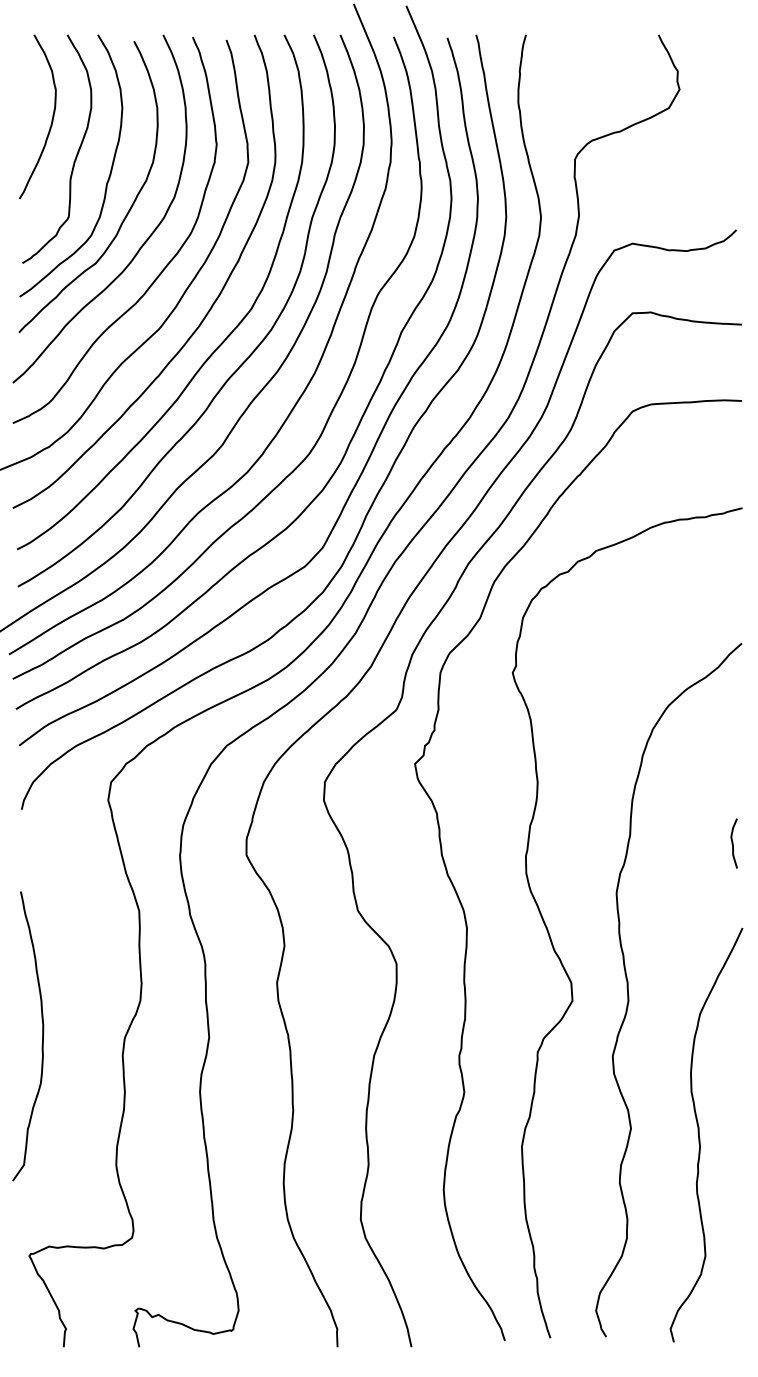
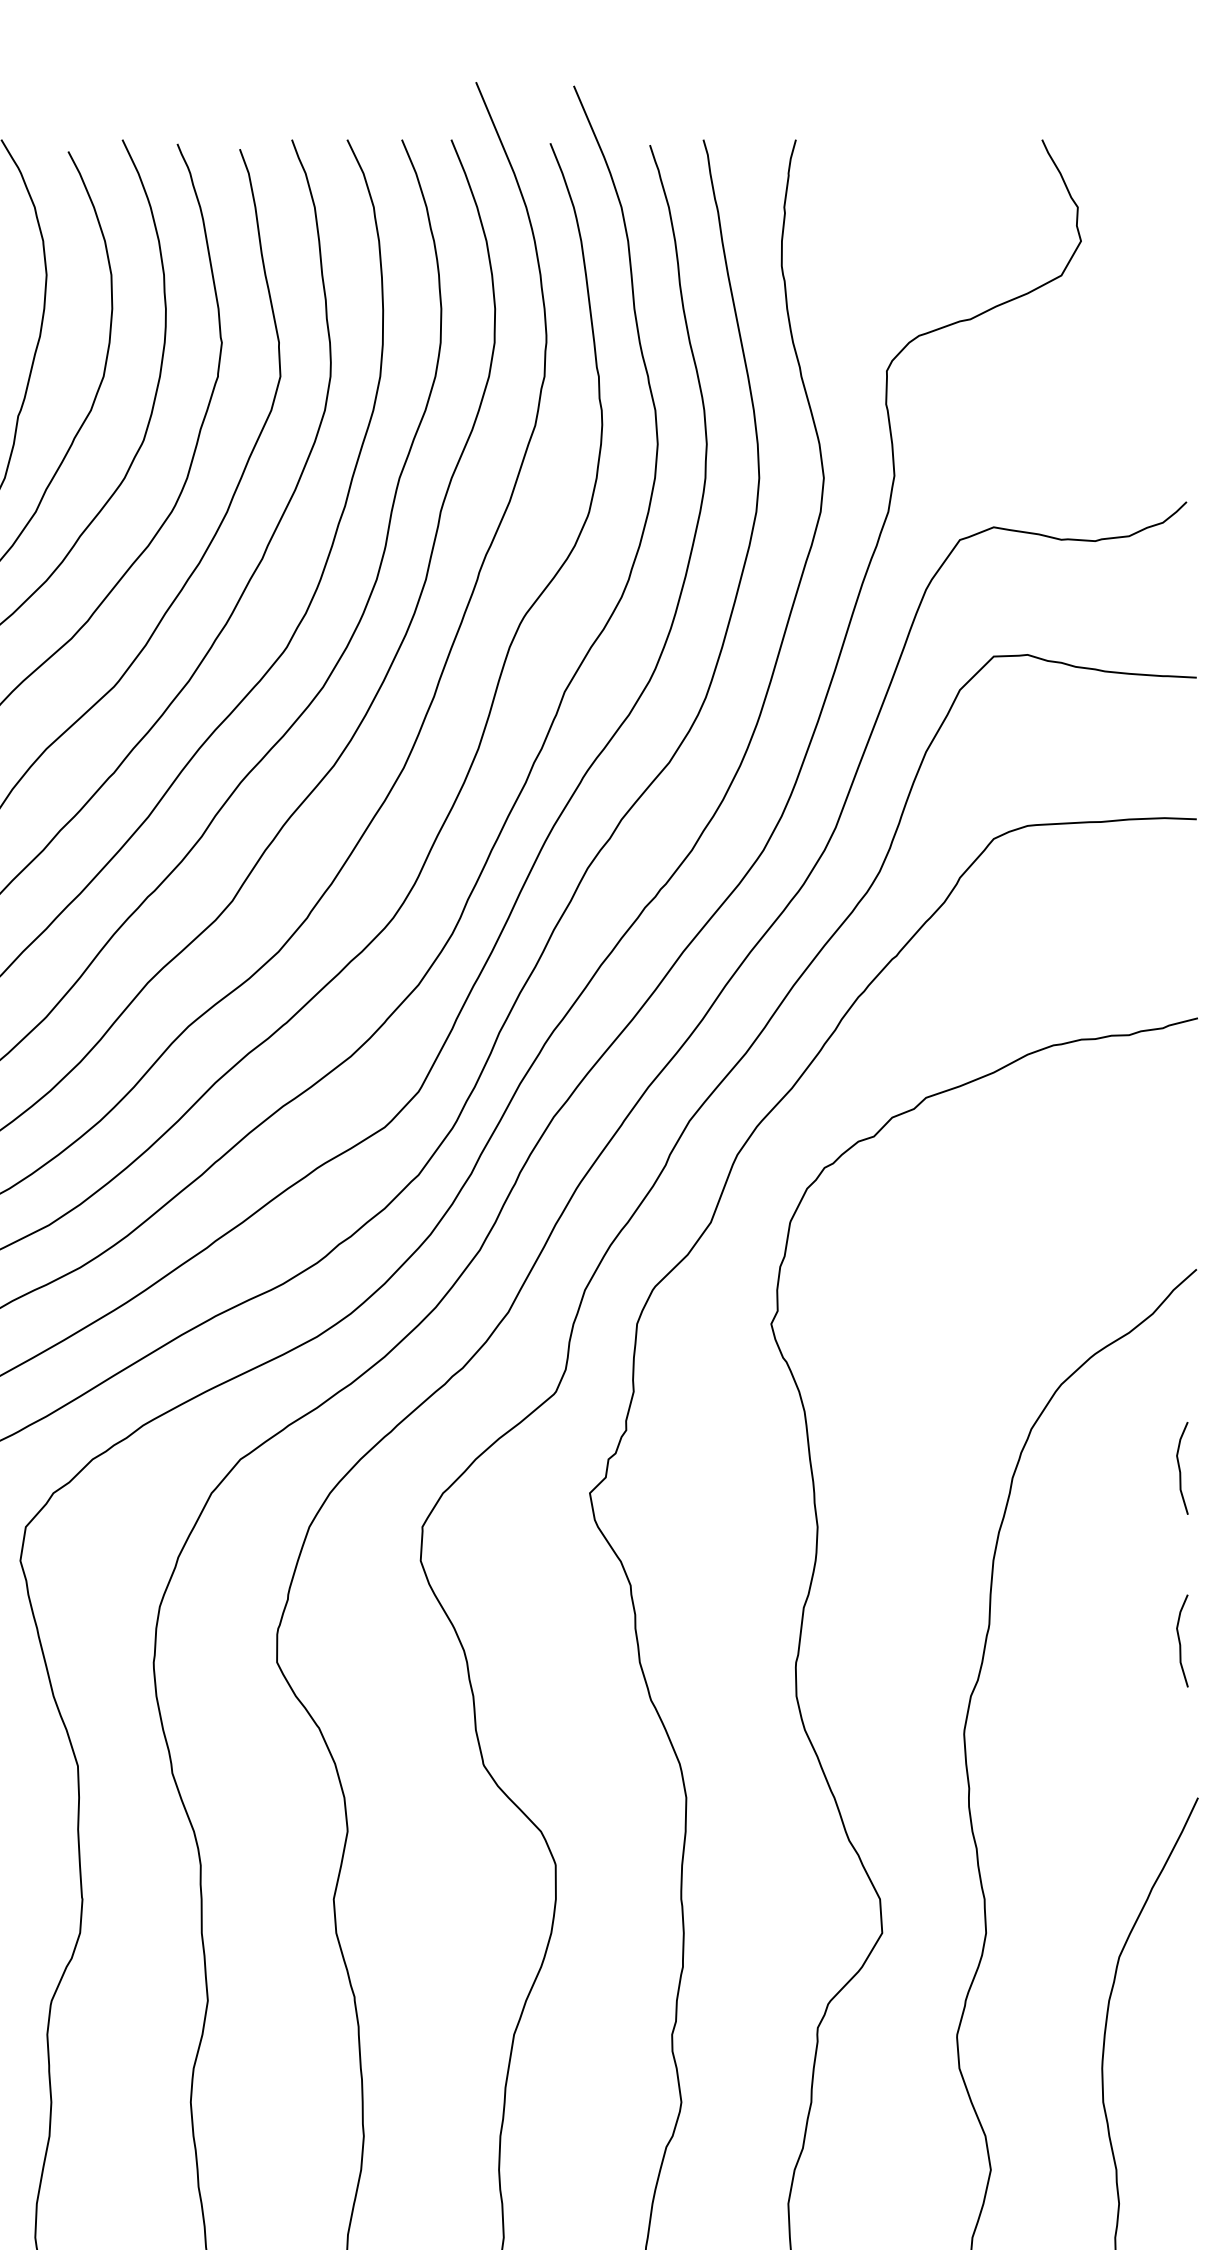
curve: (733, 750) -> (1181, 1468), added

